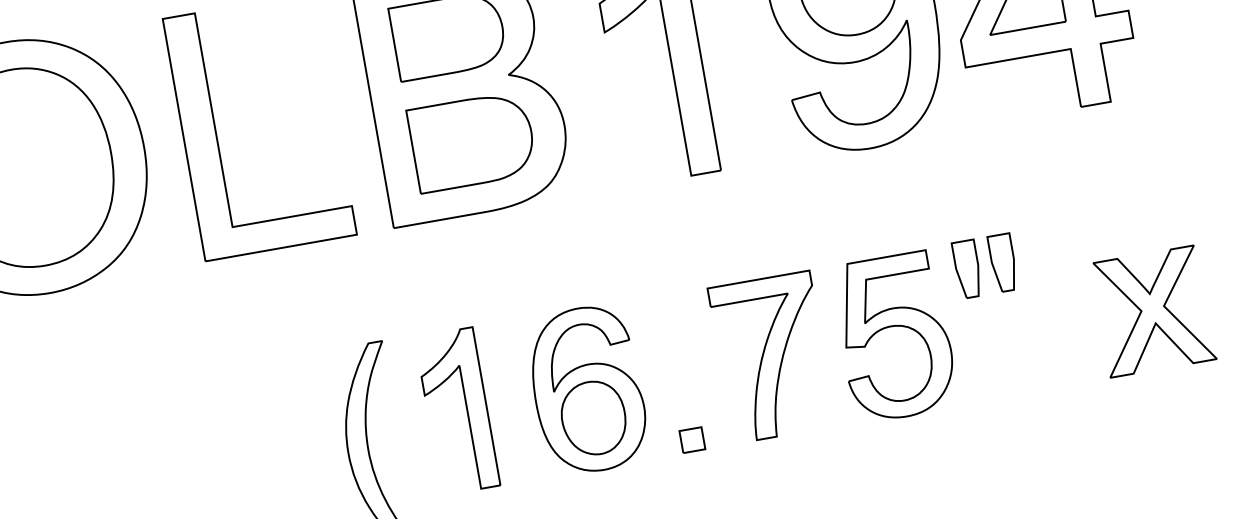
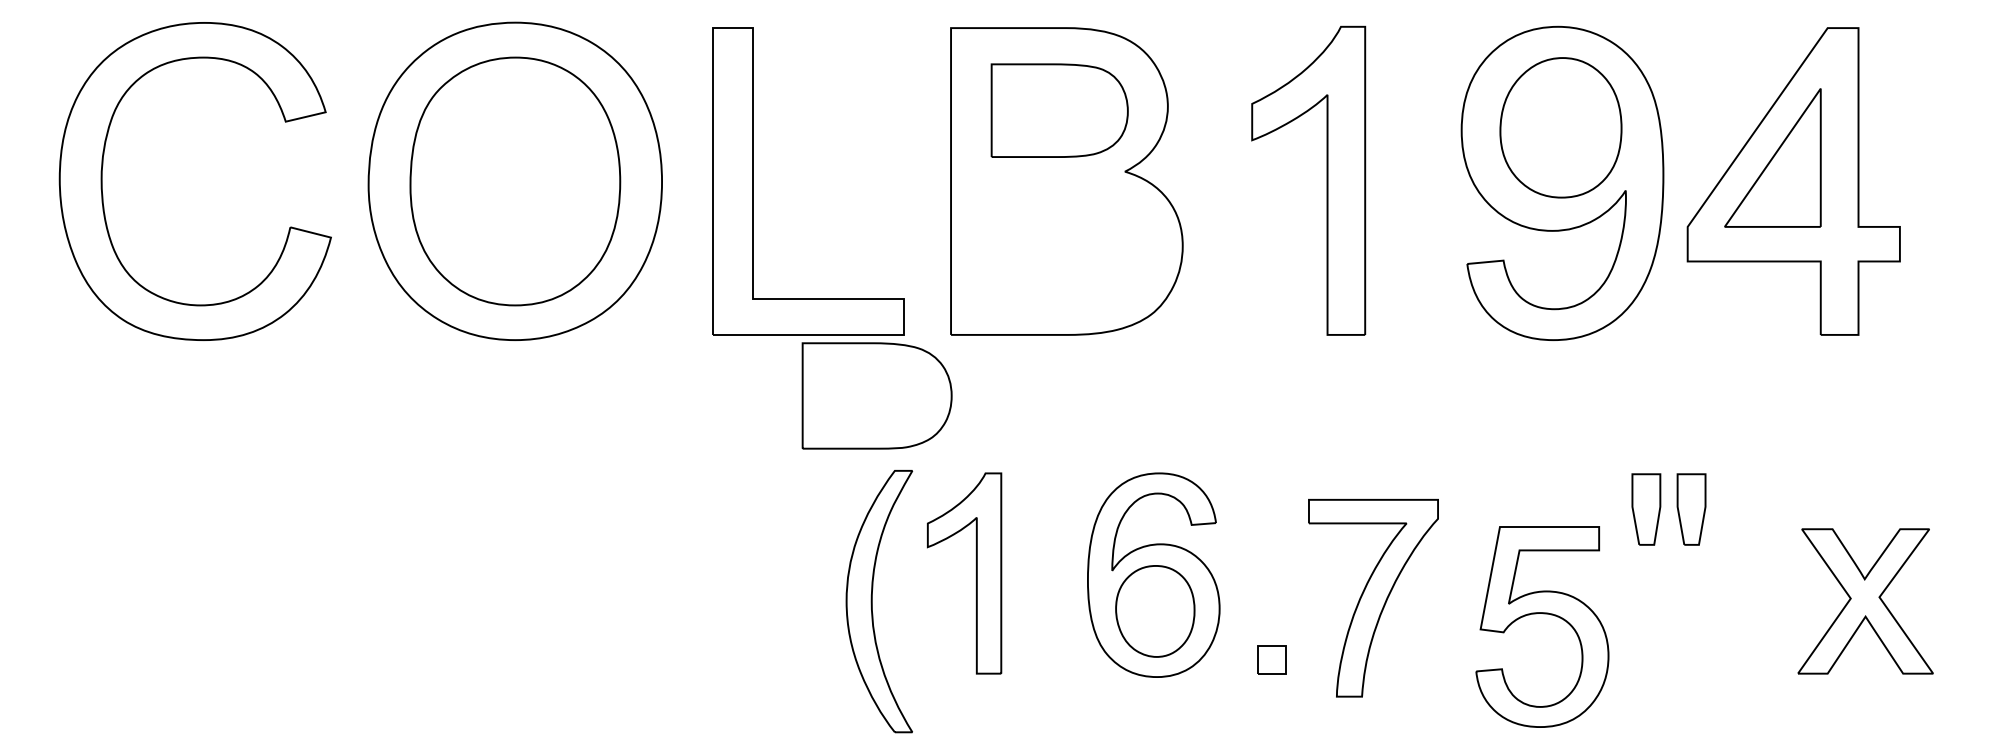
part: (471, 141) -> (876, 395), moved
part: (893, 327) -> (1543, 614), moved
part: (772, 357) -> (1373, 598), moved
part: (466, 409) -> (975, 573), moved

